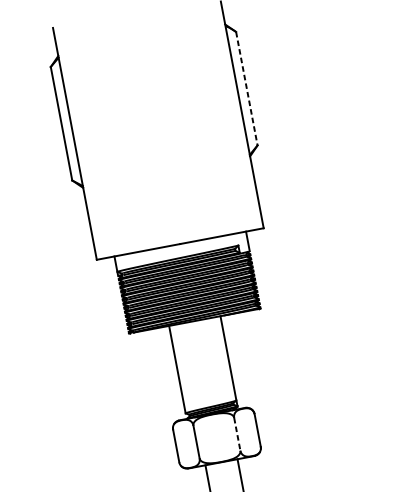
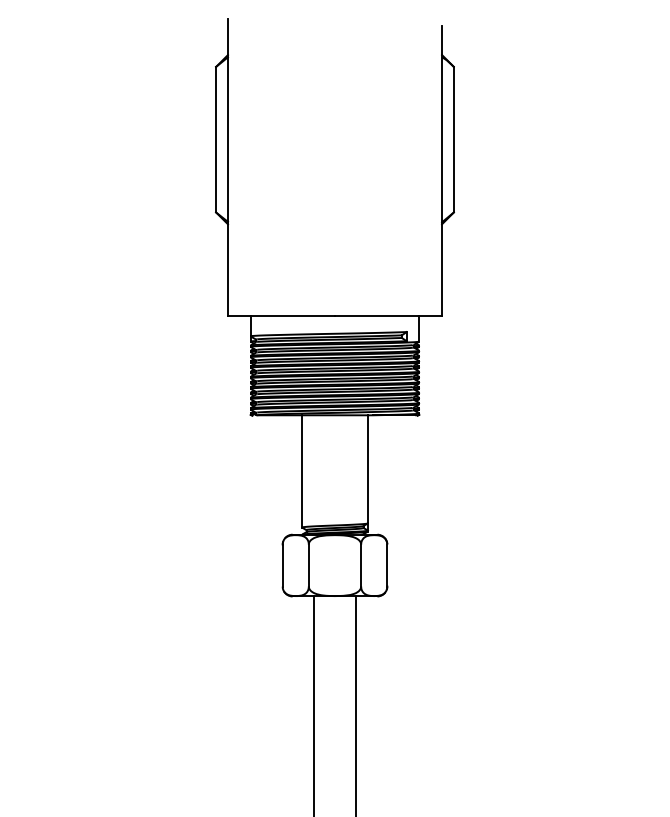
line: (246, 88) -> (453, 139), dashed -> solid
line: (237, 434) -> (361, 565), dashed -> solid

